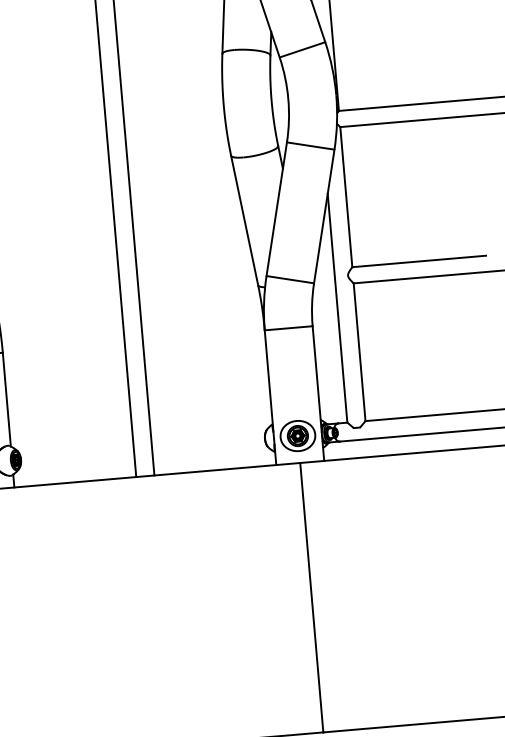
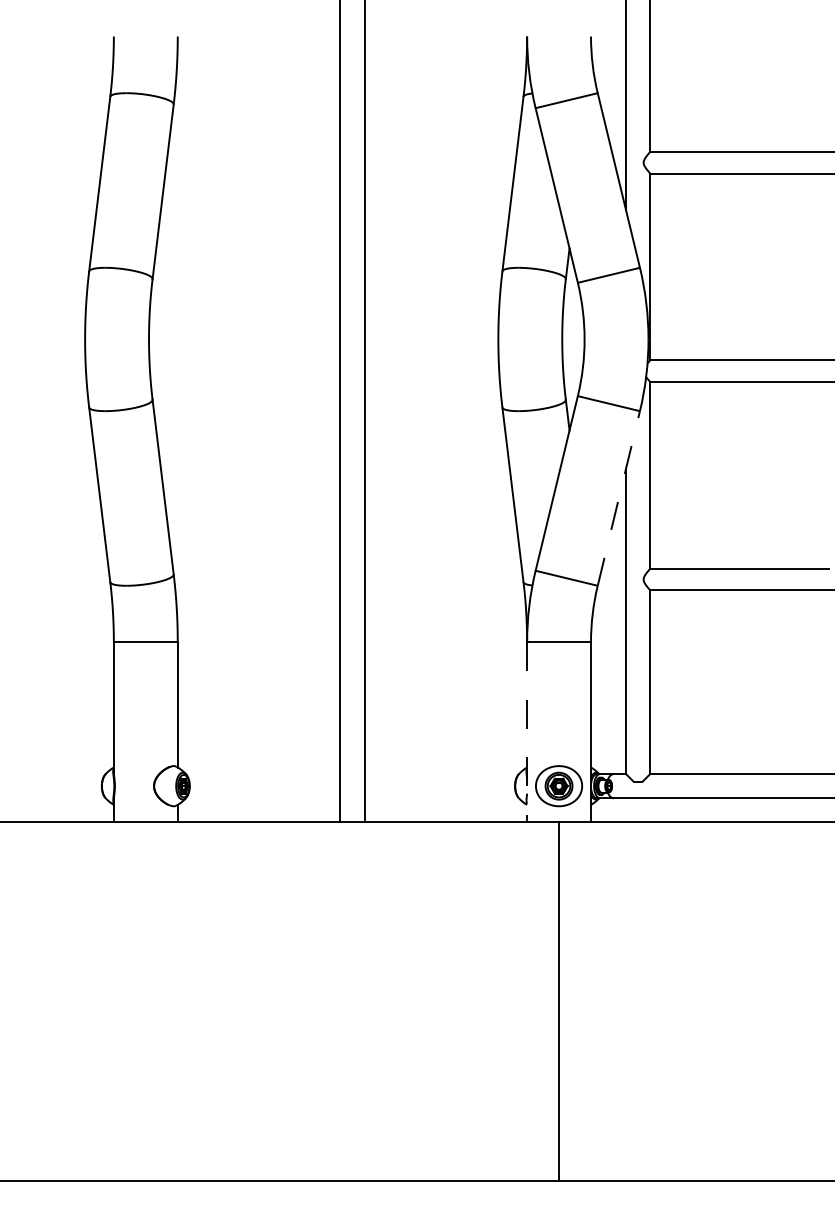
line: (324, 216) -> (618, 498), solid -> dashed
line: (270, 397) -> (527, 732), solid -> dashed

